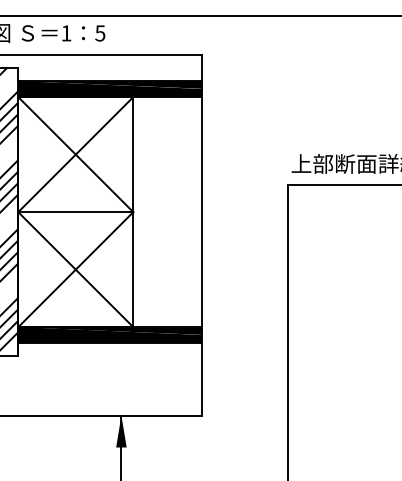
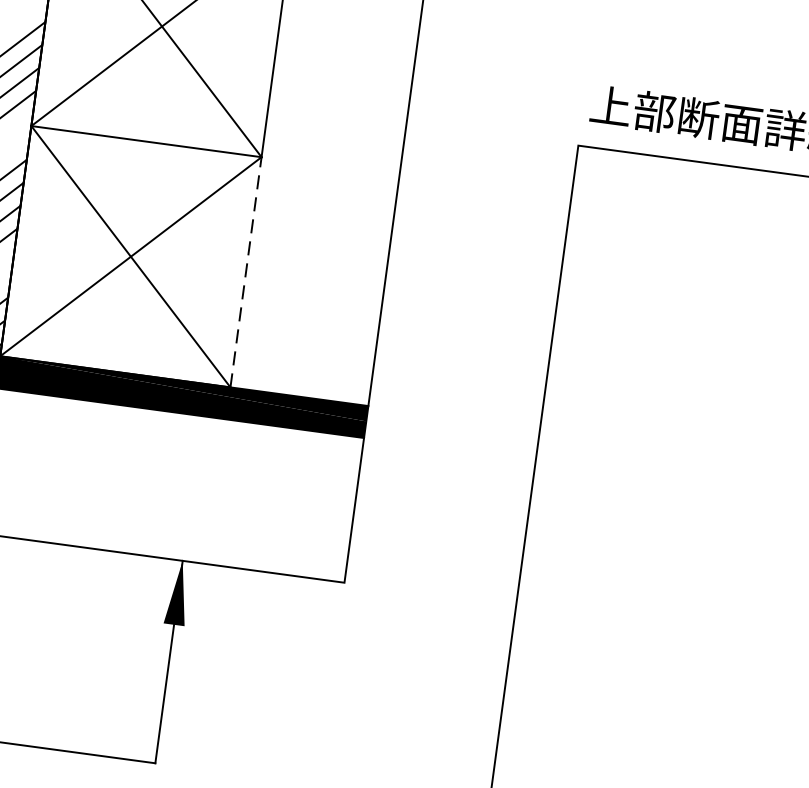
line: (133, 269) -> (246, 271), solid -> dashed

